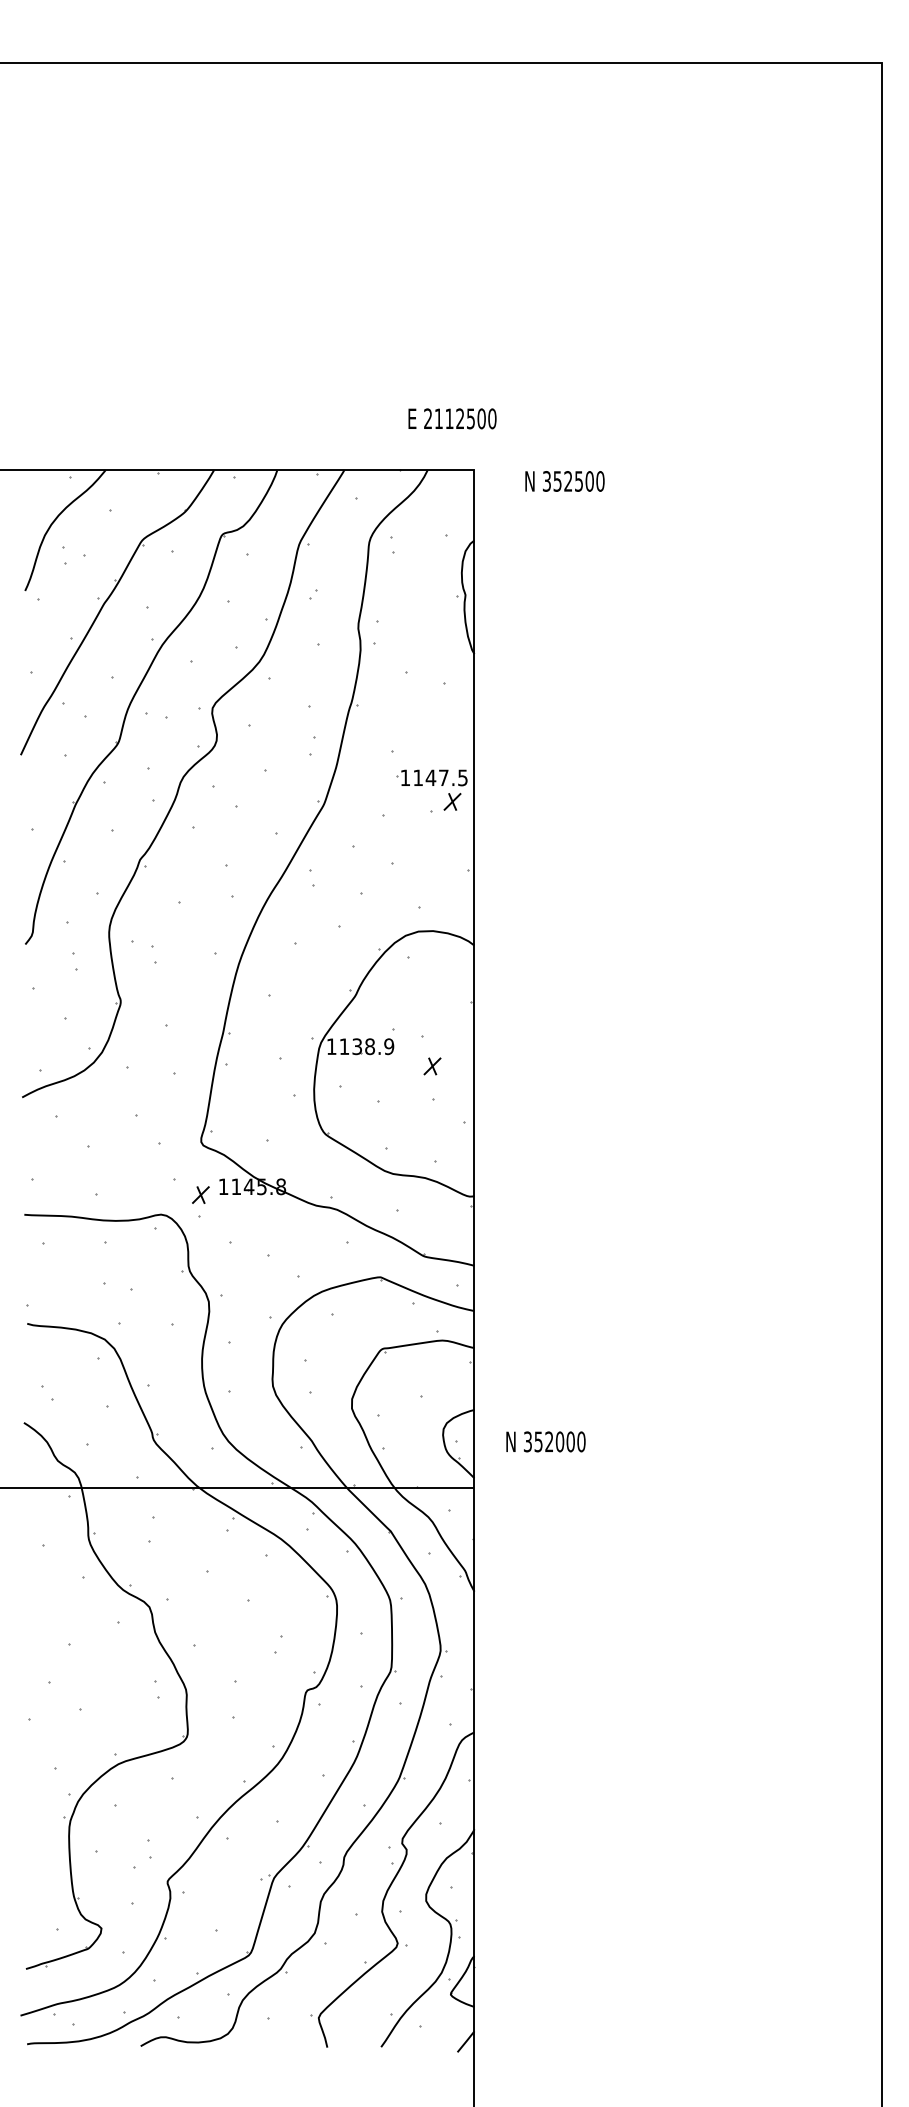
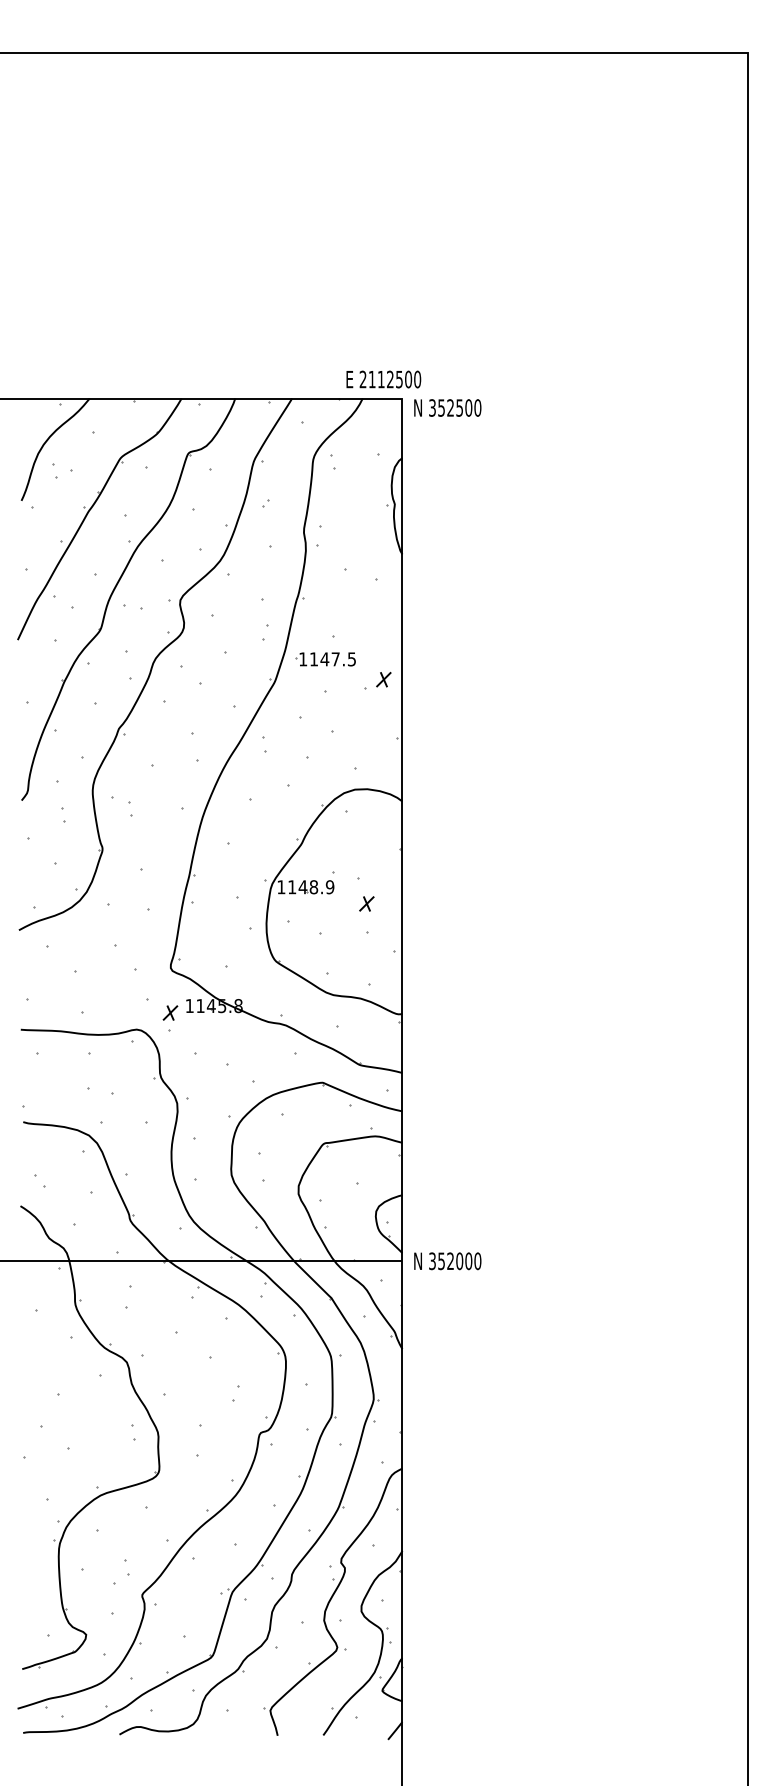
text: (452, 418) -> (383, 379), moved
text: (564, 481) -> (447, 408), moved
part: (431, 777) -> (325, 659), moved
text: (357, 1046) -> (303, 887), 1138.9 -> 1148.9
text: (545, 1441) -> (447, 1260), moved

